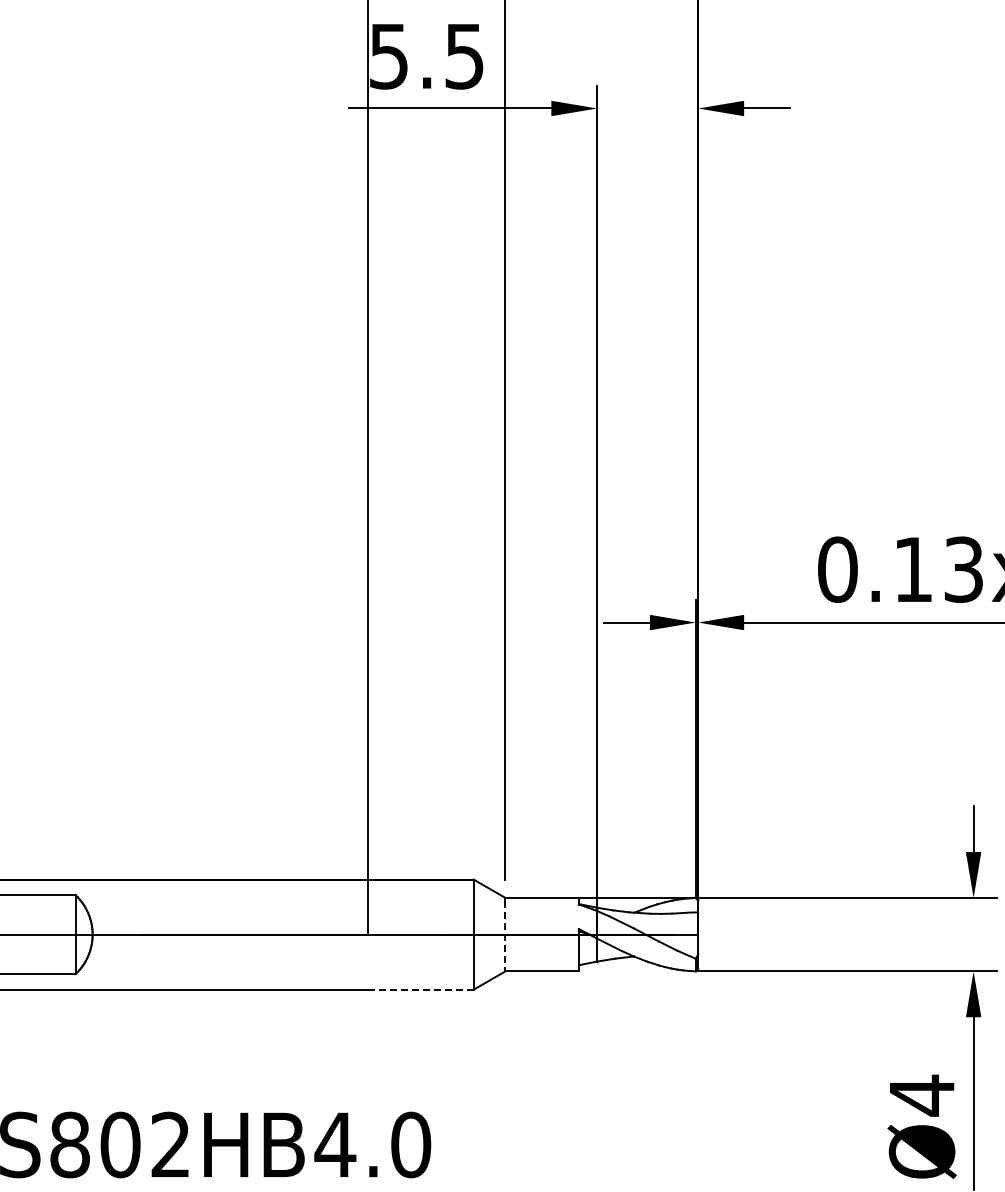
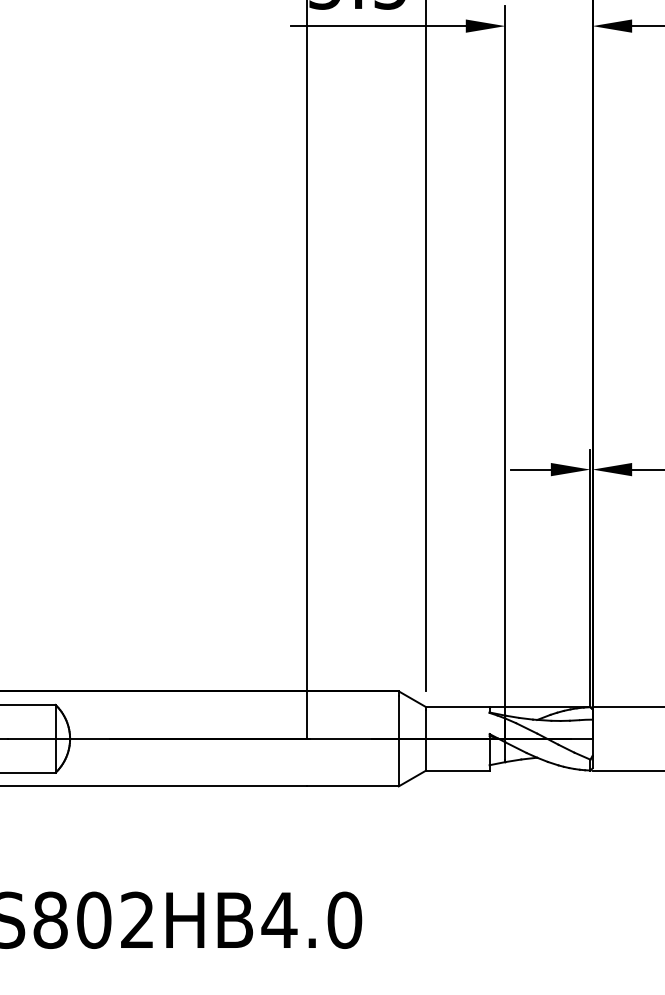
line: (505, 936) -> (426, 740), dashed -> solid
line: (420, 989) -> (352, 786), dashed -> solid

